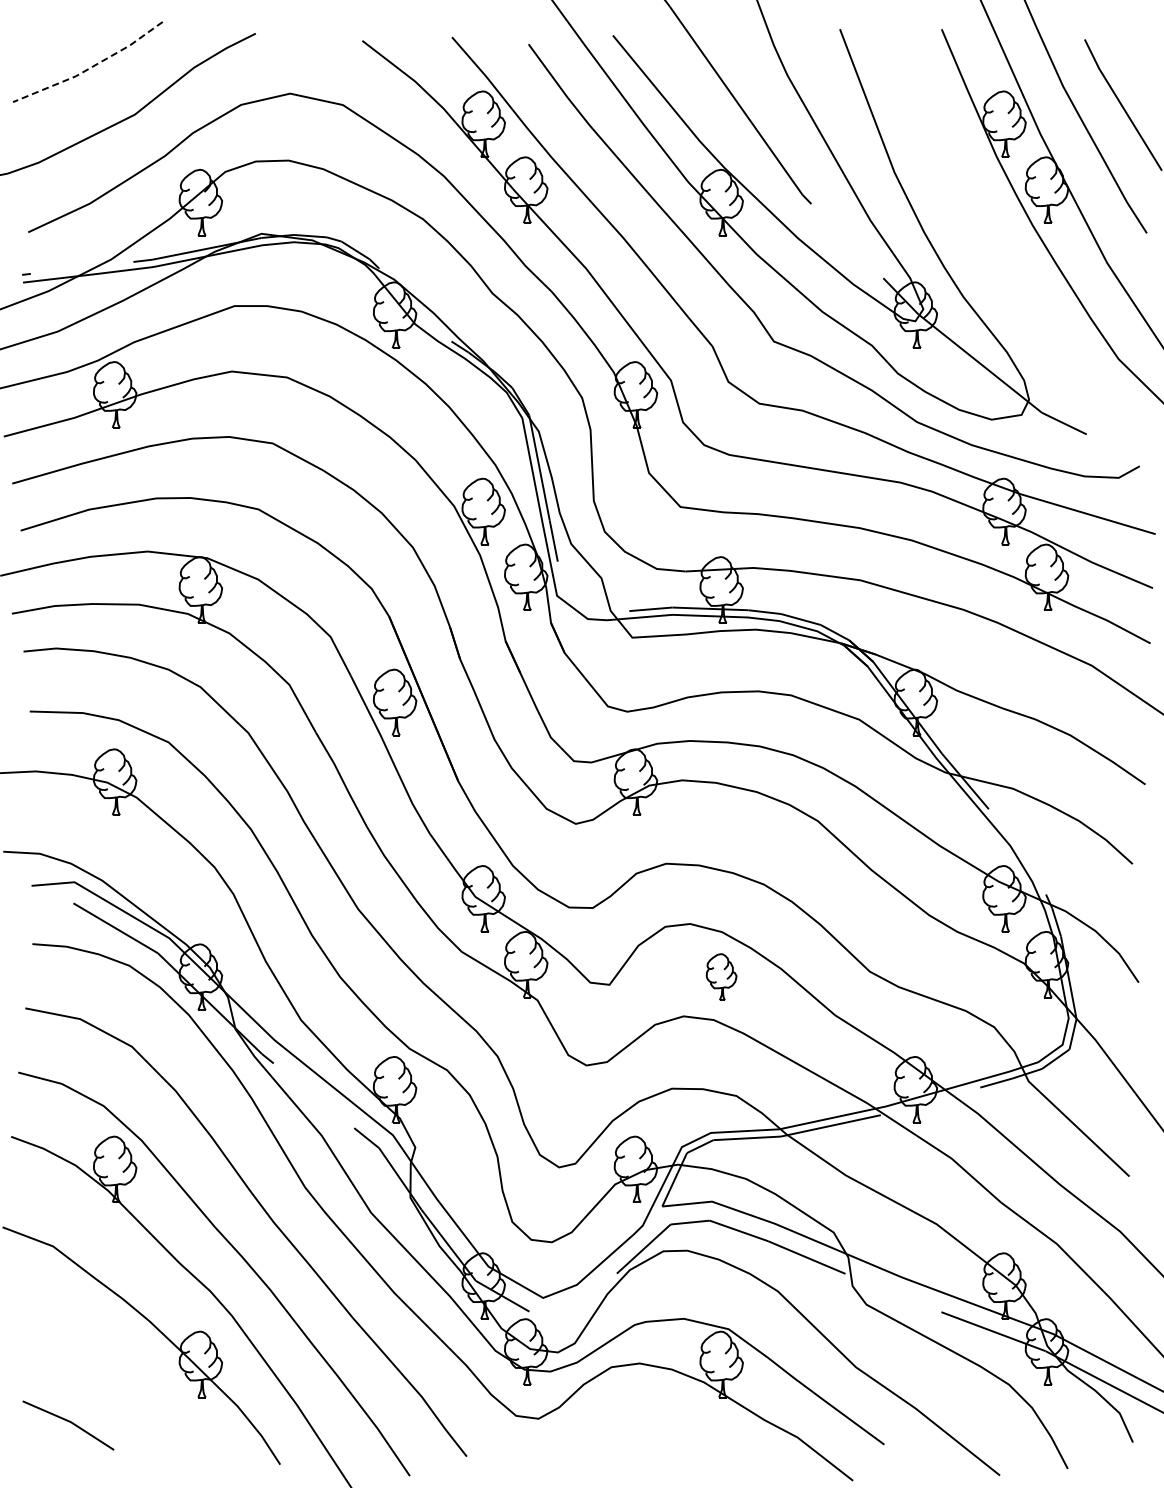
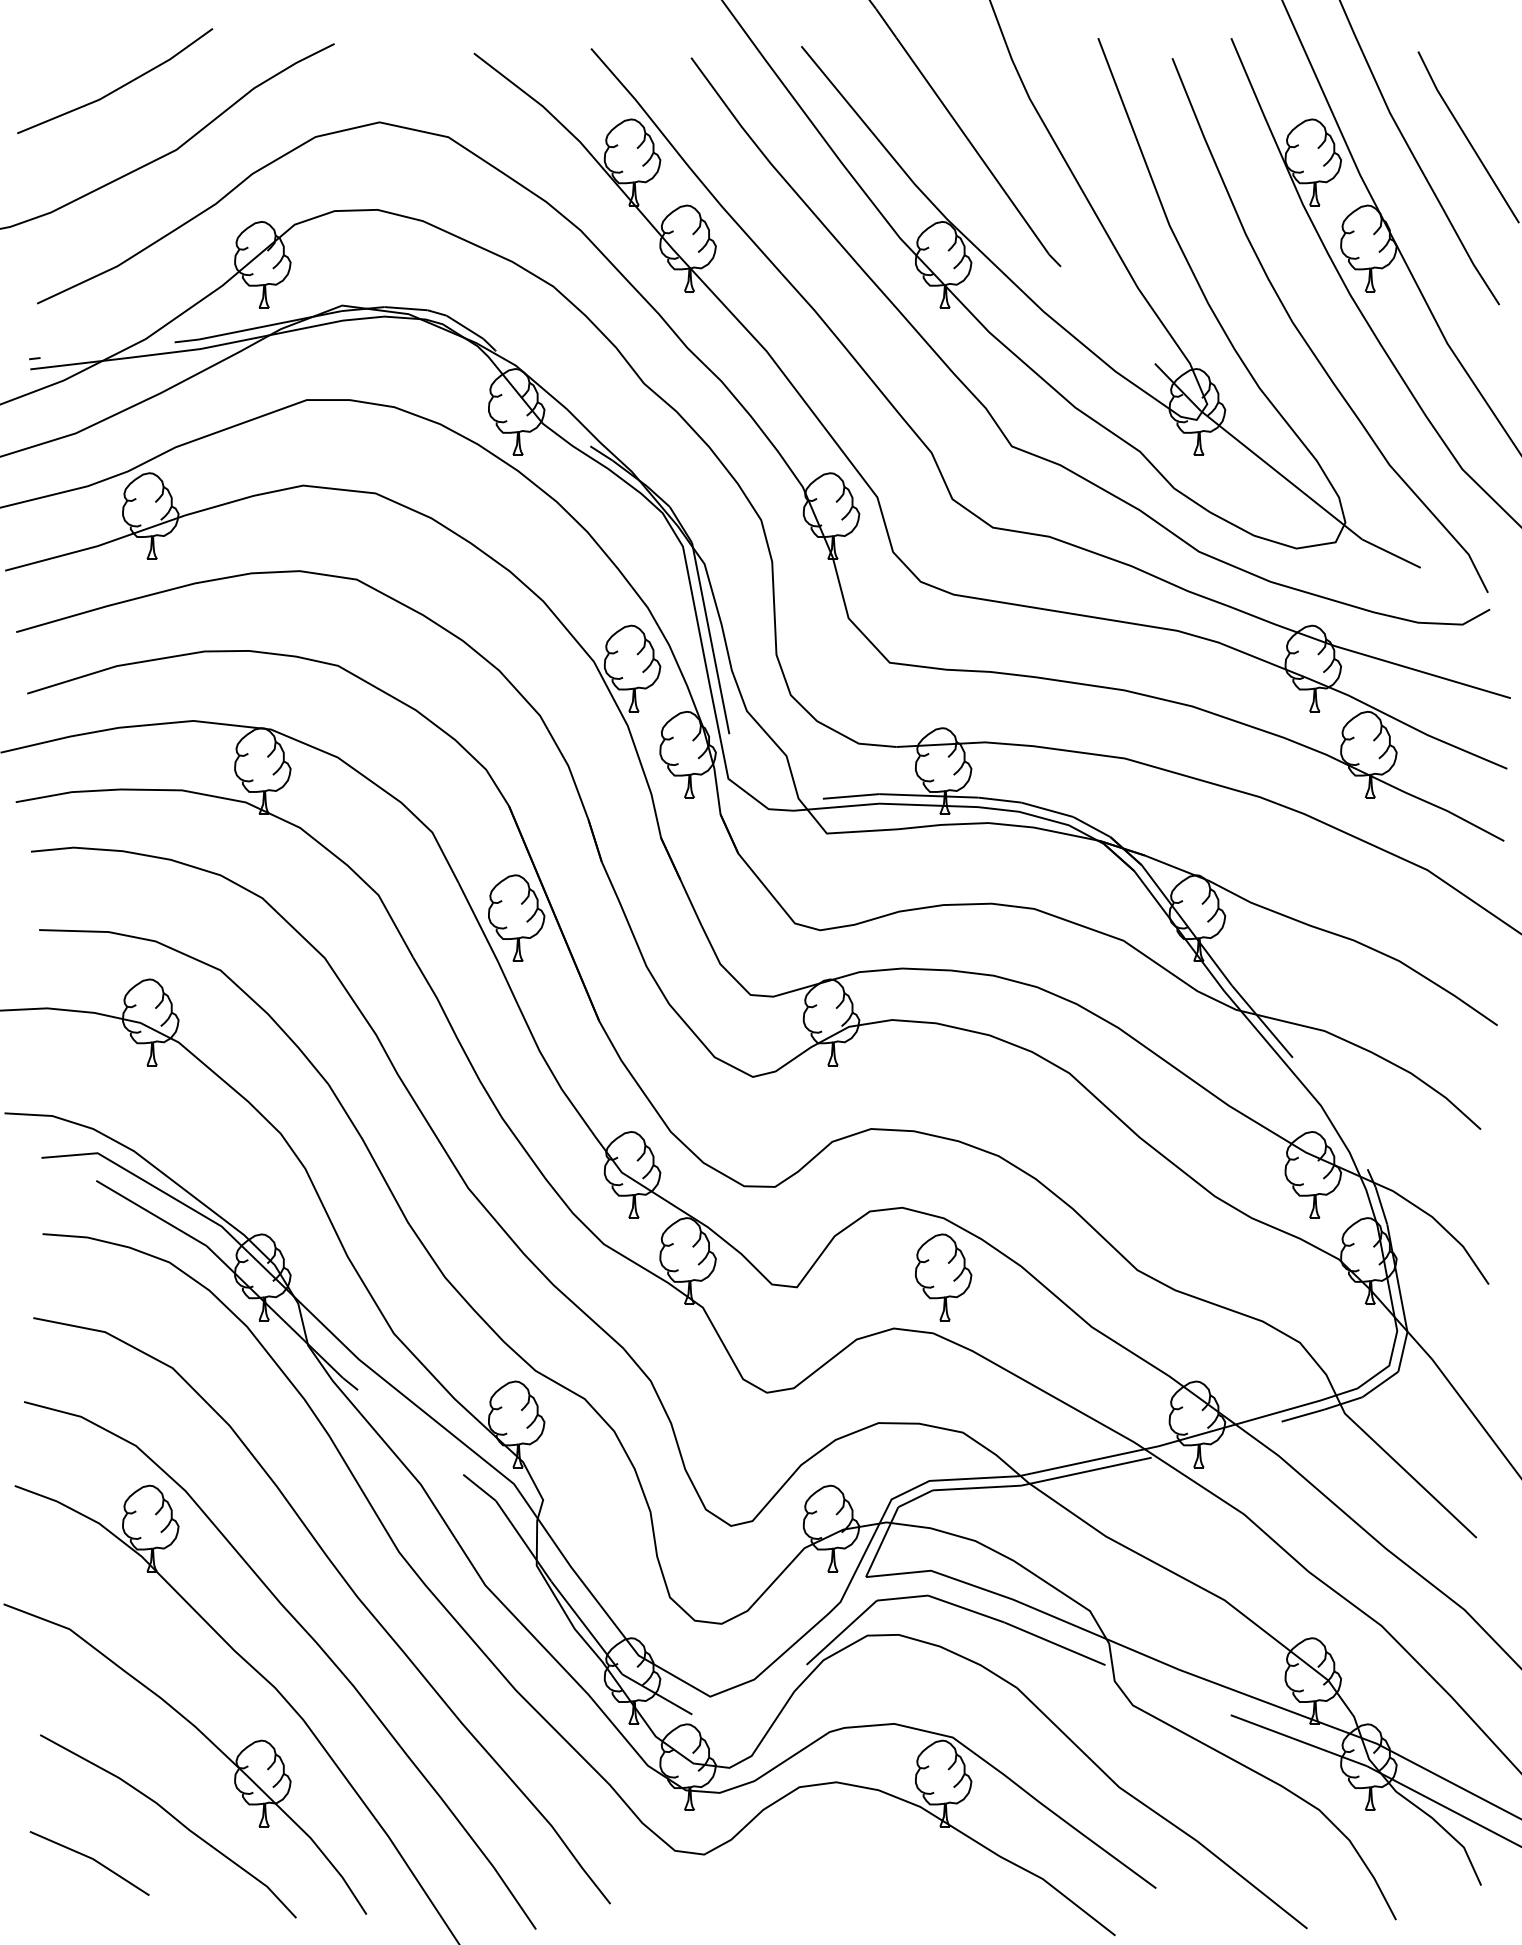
line: (90, 67) -> (118, 88), dashed -> solid
curve: (999, 260) -> (1306, 340), added
part: (721, 976) -> (943, 1276), size x1.43
curve: (132, 1391) -> (173, 1818), added

